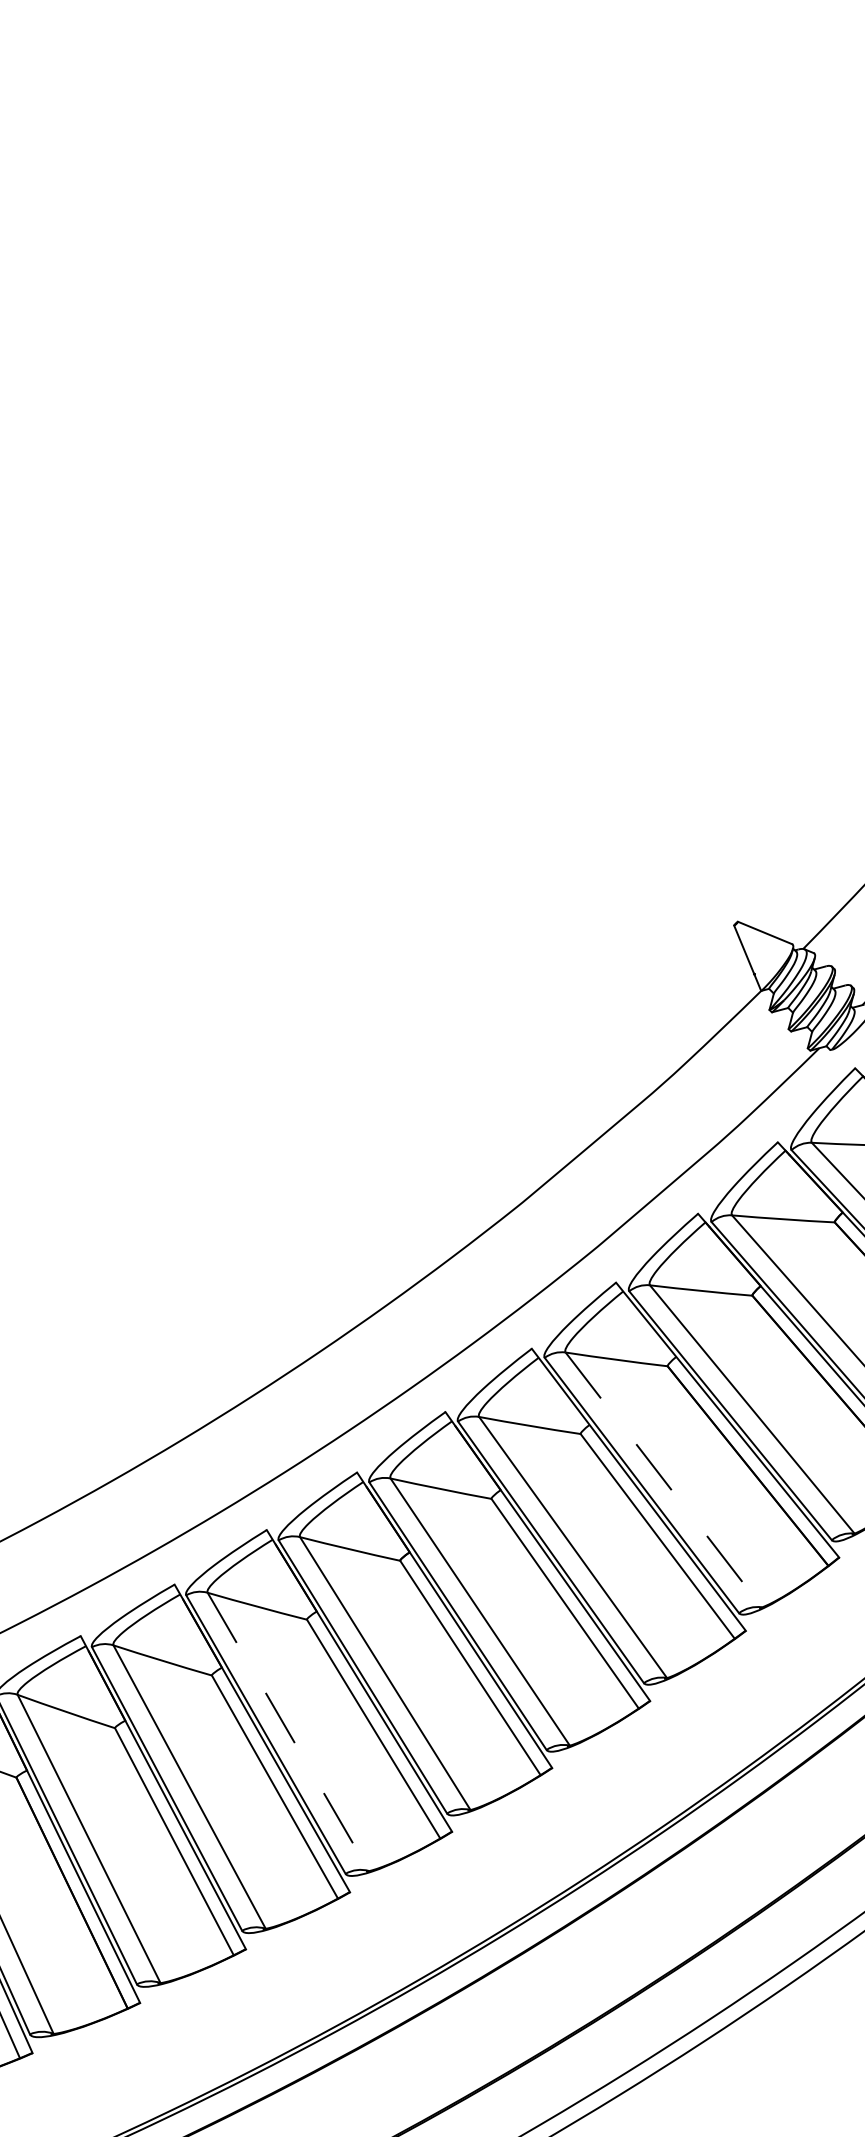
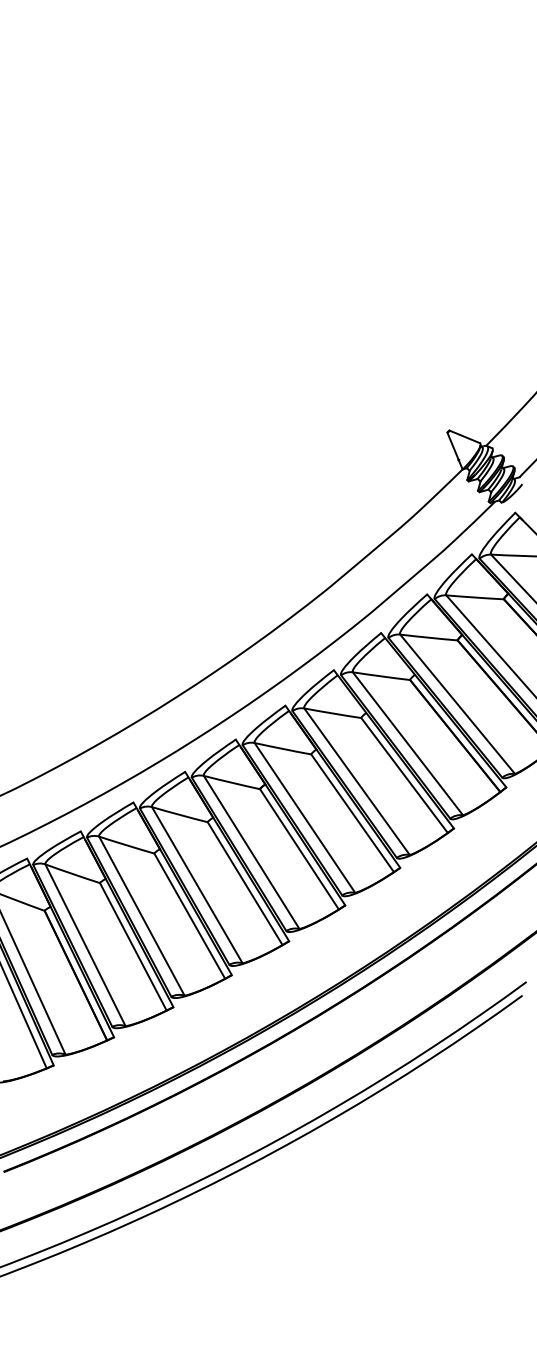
line: (664, 1481) -> (408, 744), dashed -> solid
line: (288, 1732) -> (197, 885), dashed -> solid

